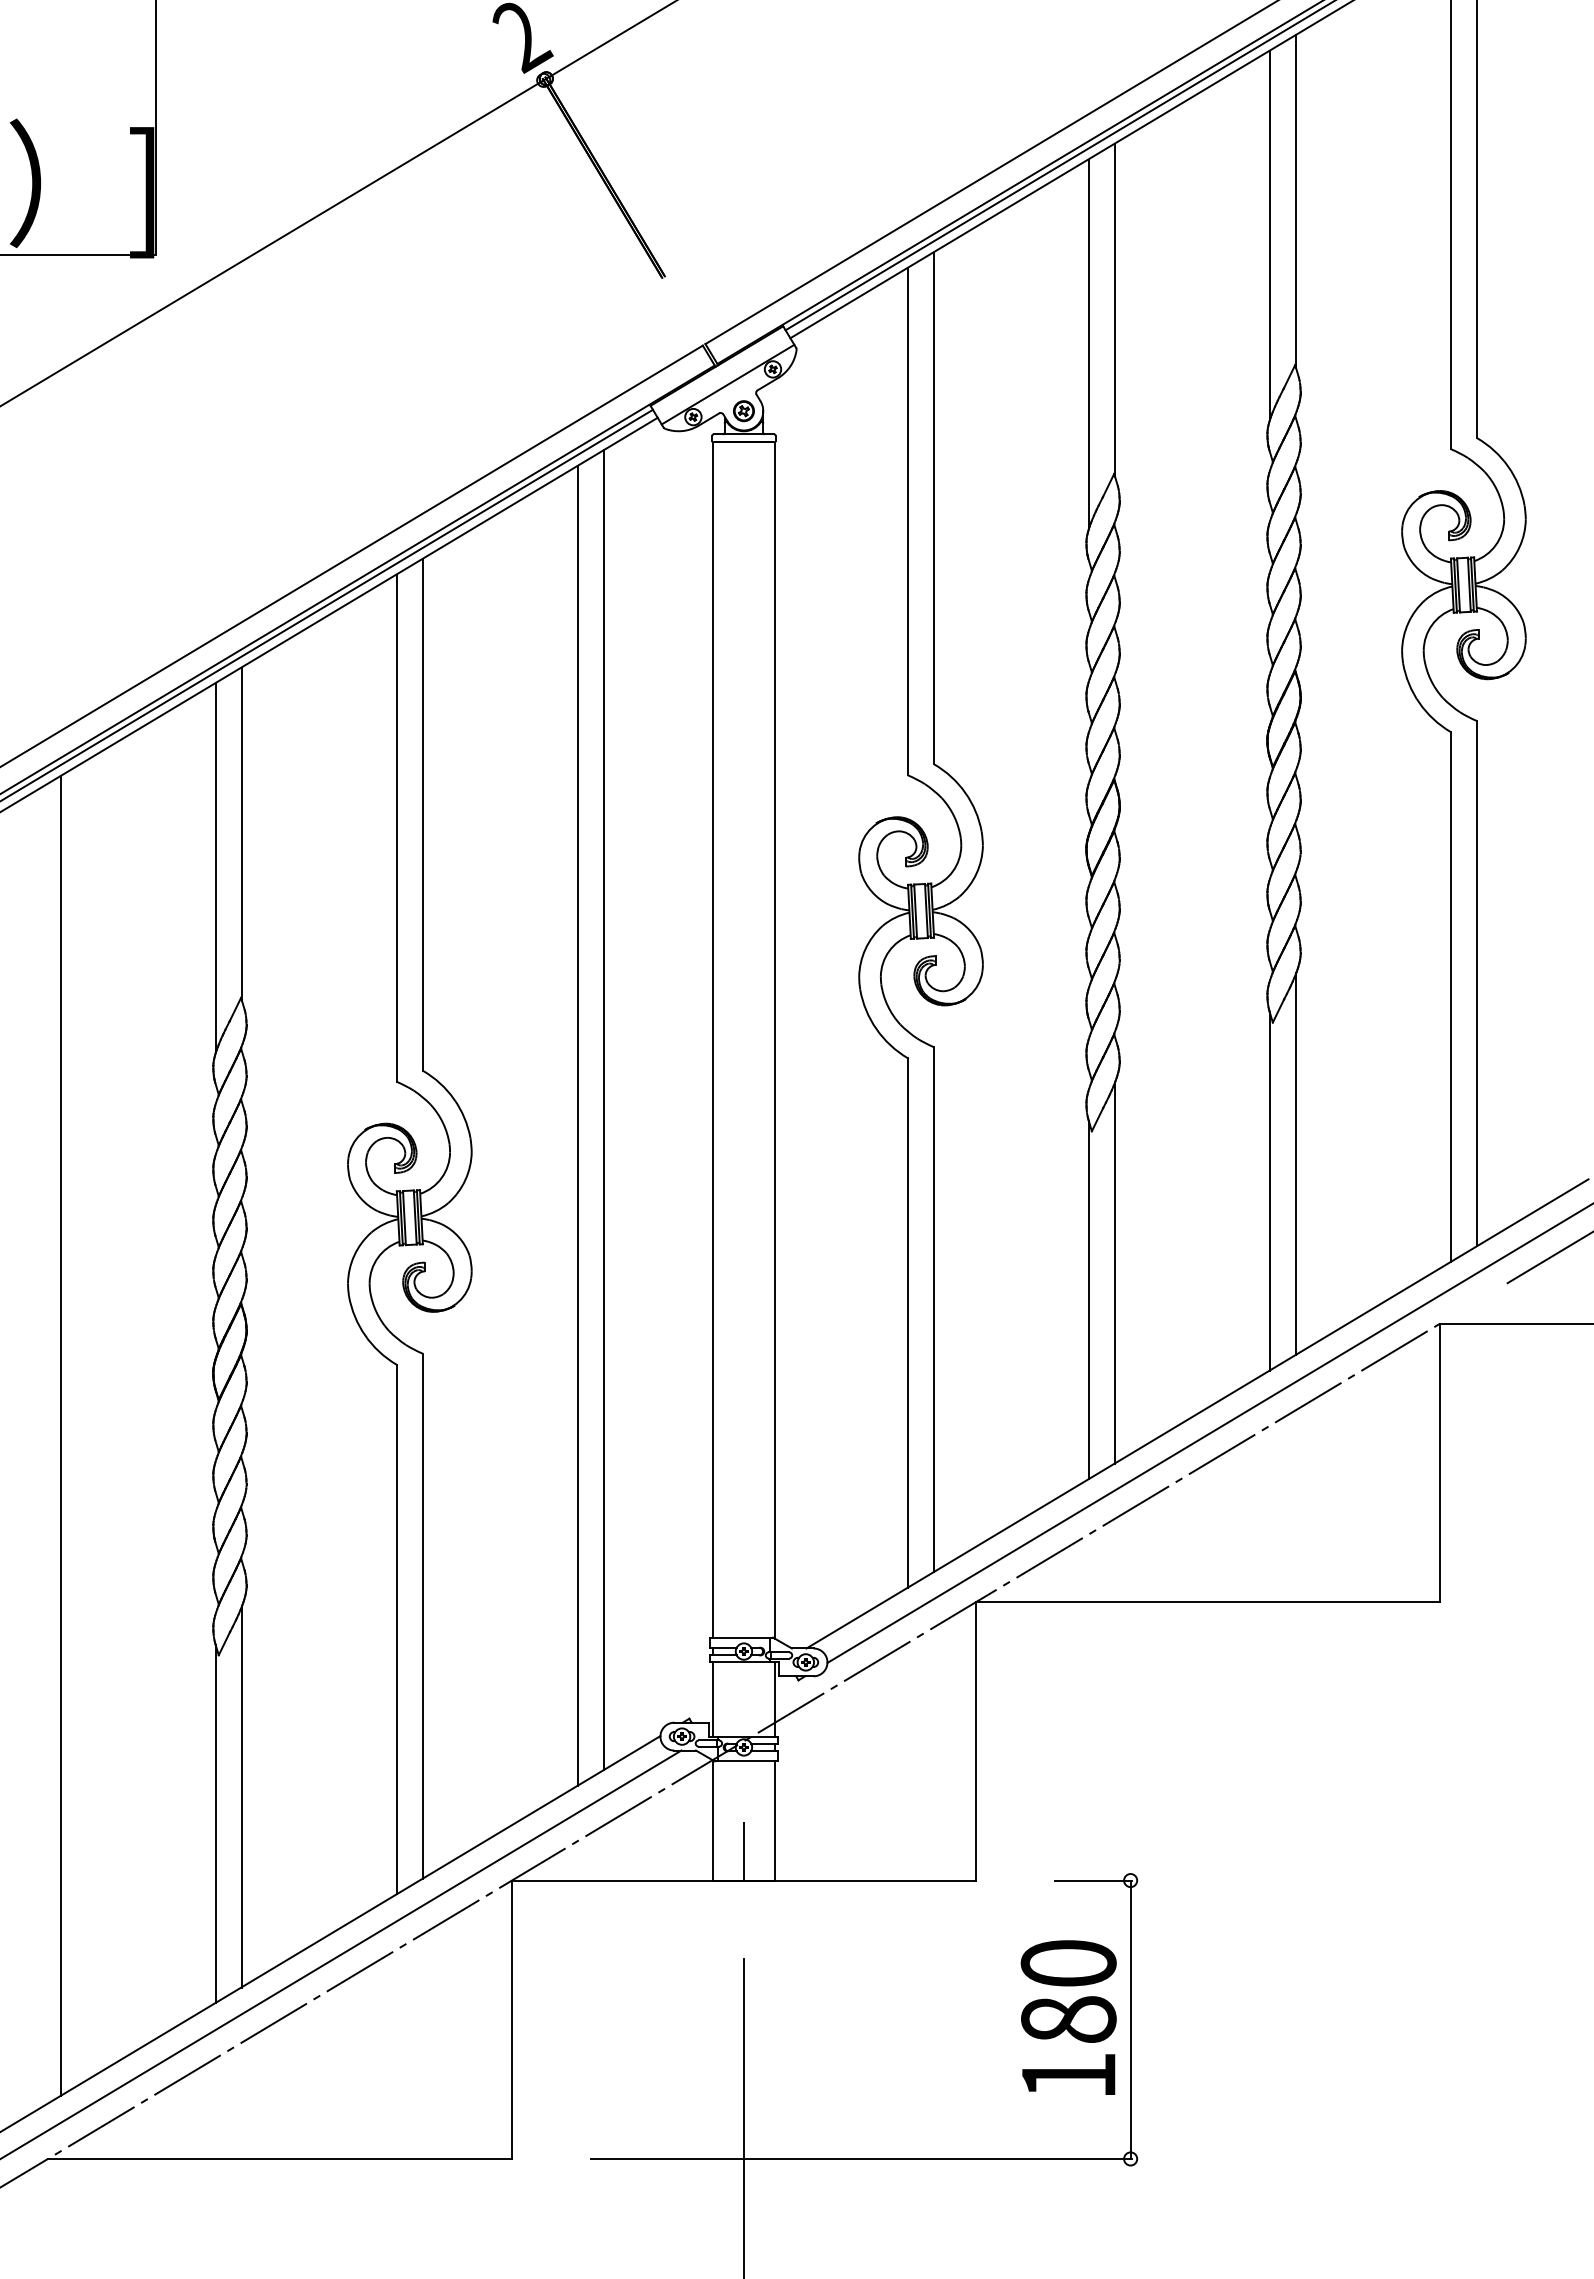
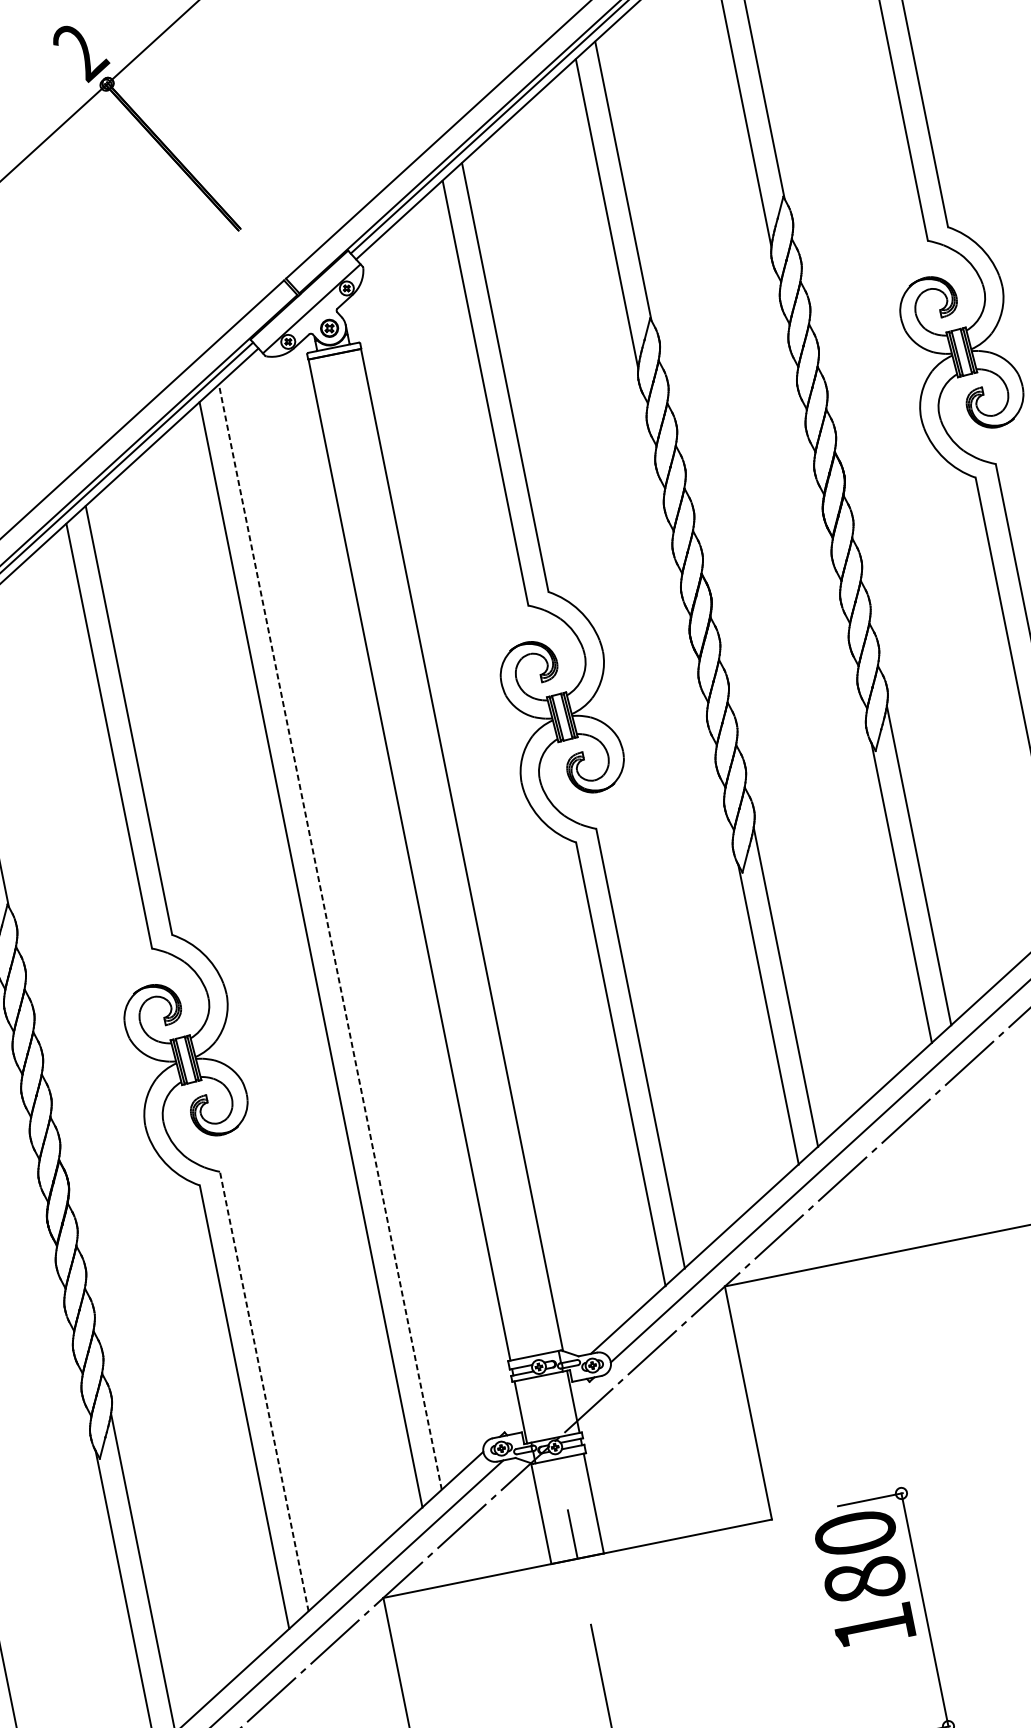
line: (603, 1110) -> (330, 937), solid -> dashed
line: (423, 1616) -> (264, 1391), solid -> dashed
text: (1068, 2017) -> (864, 1578), moved

